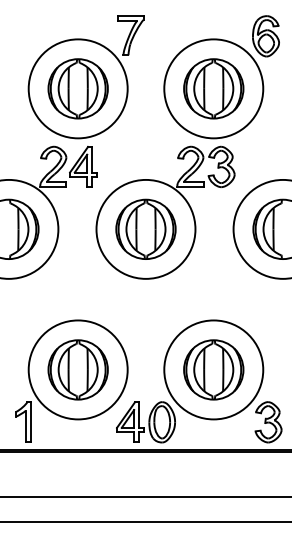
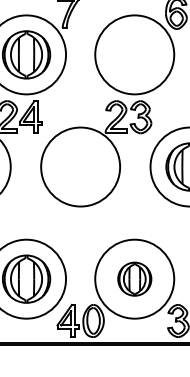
part: (213, 88) -> (134, 54), removed
part: (145, 228) -> (80, 166), removed
part: (213, 369) -> (134, 278), size x0.7

